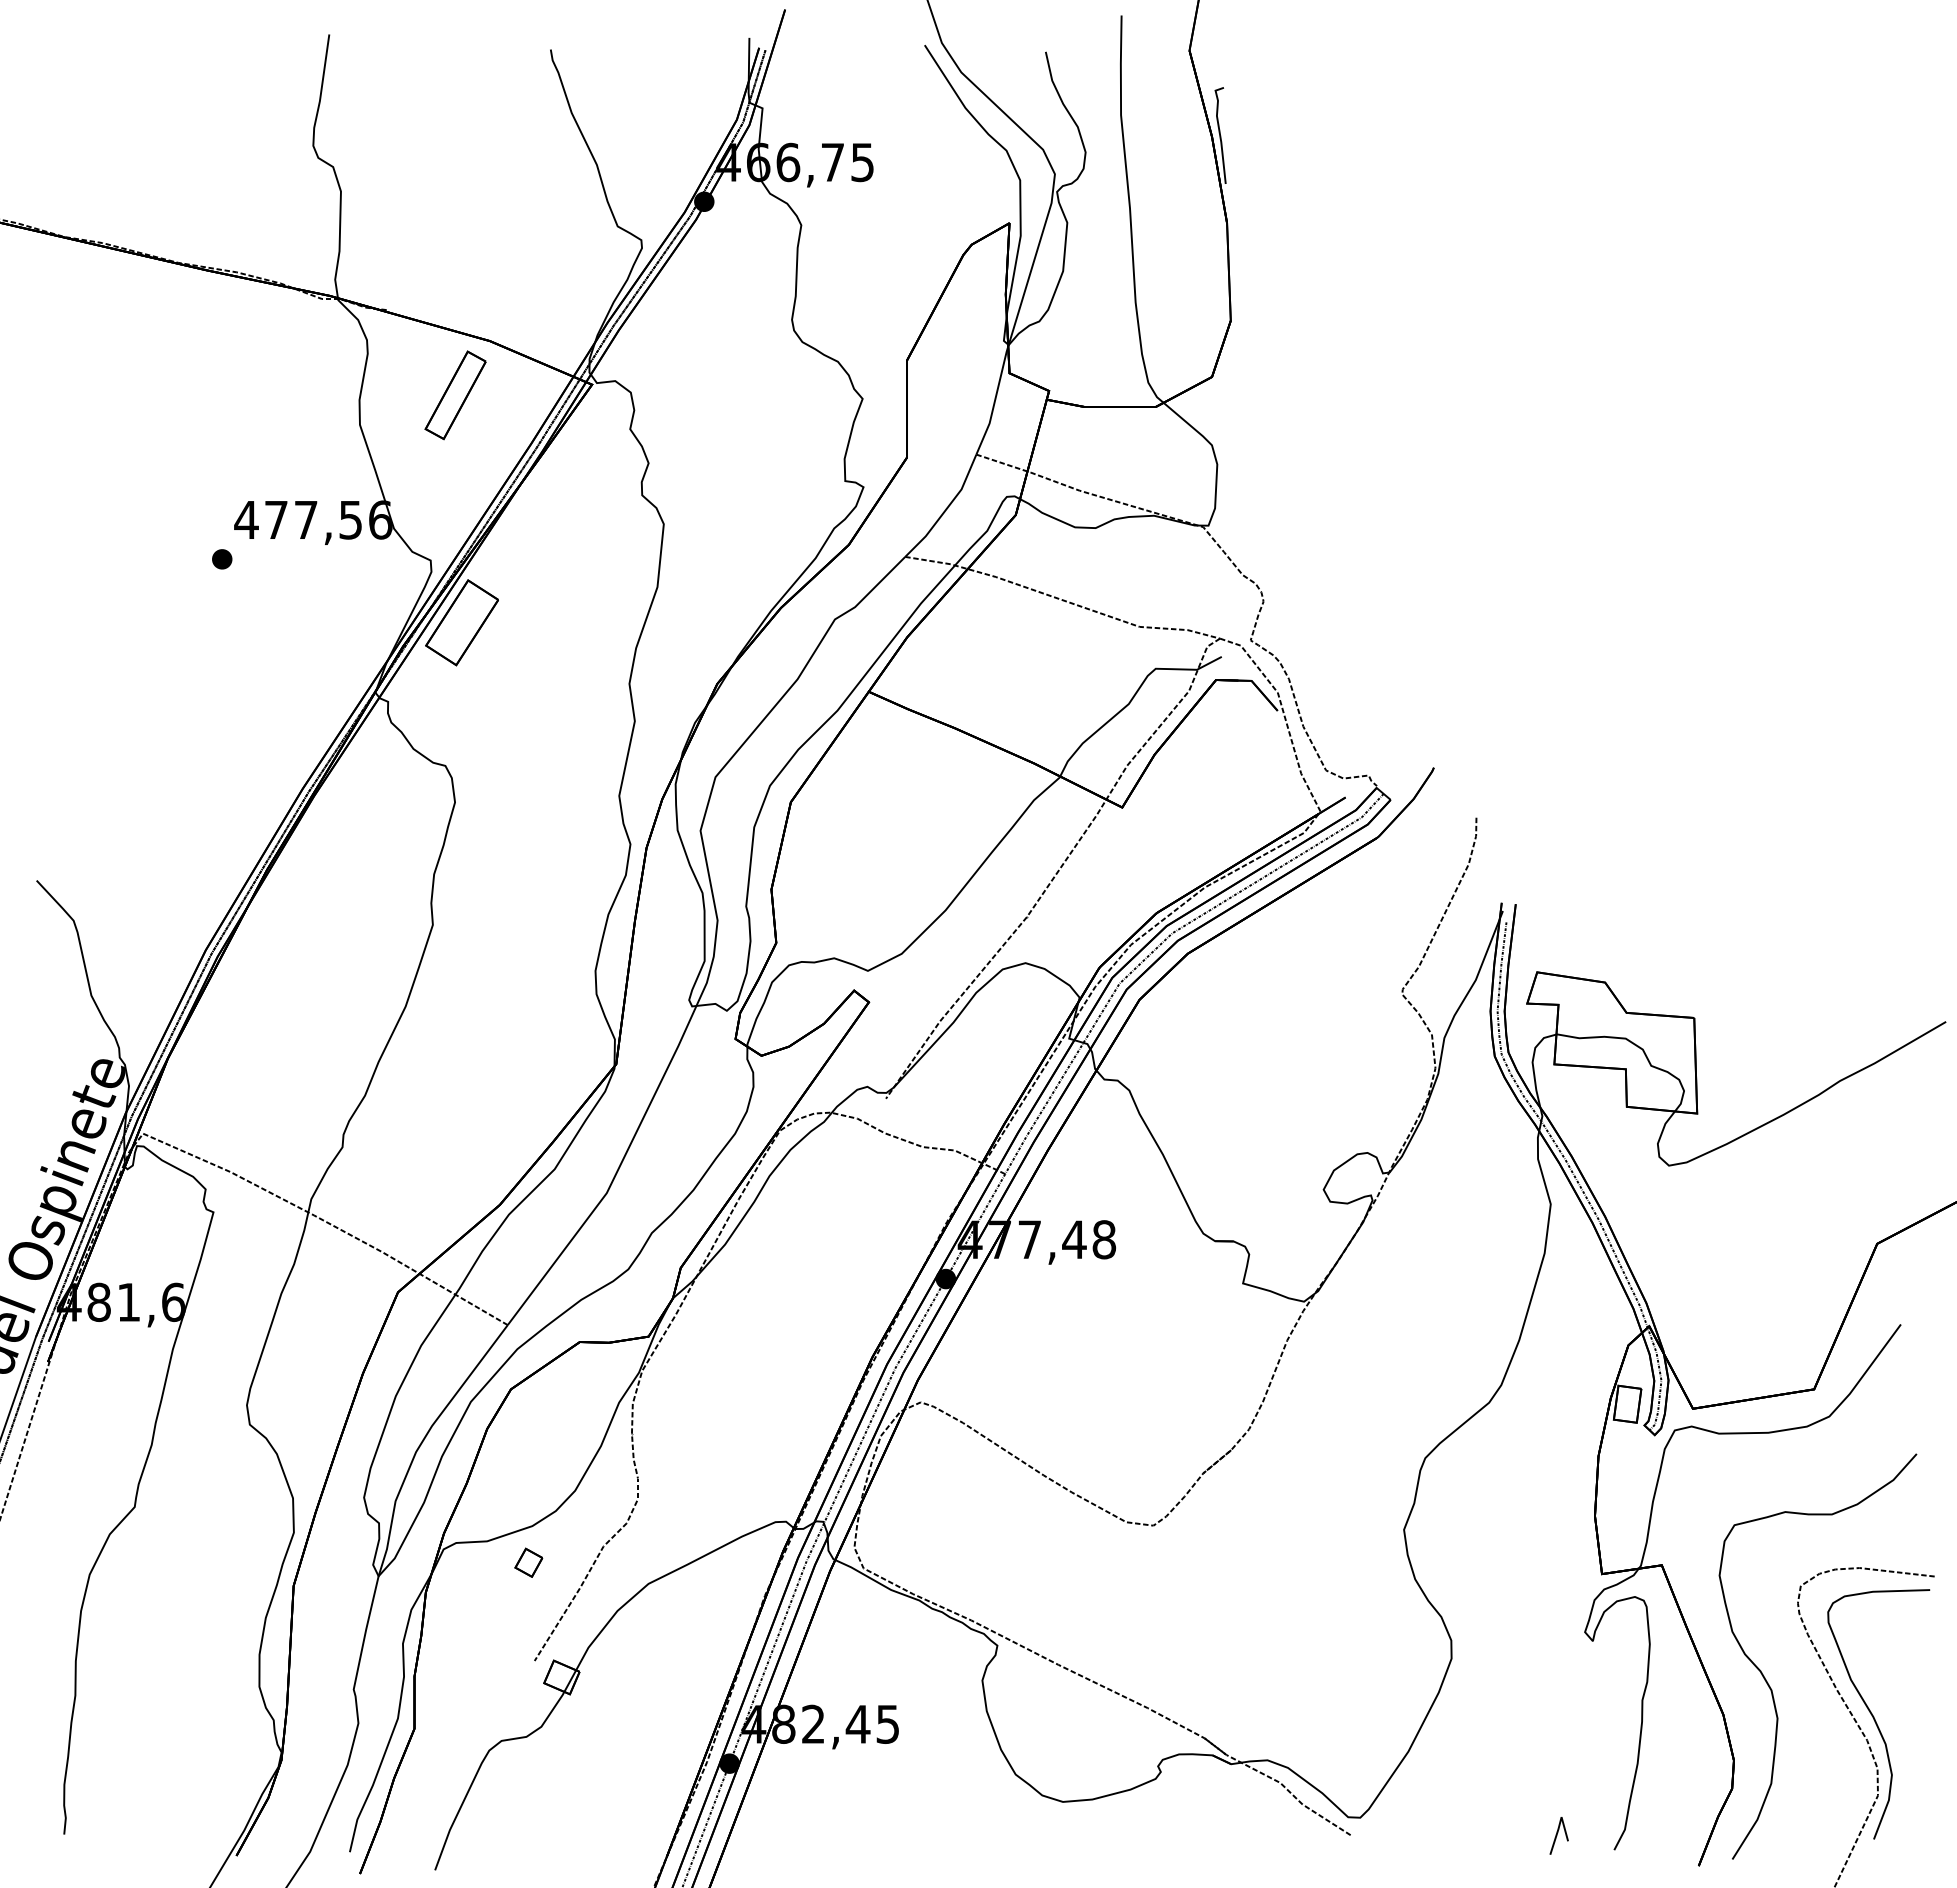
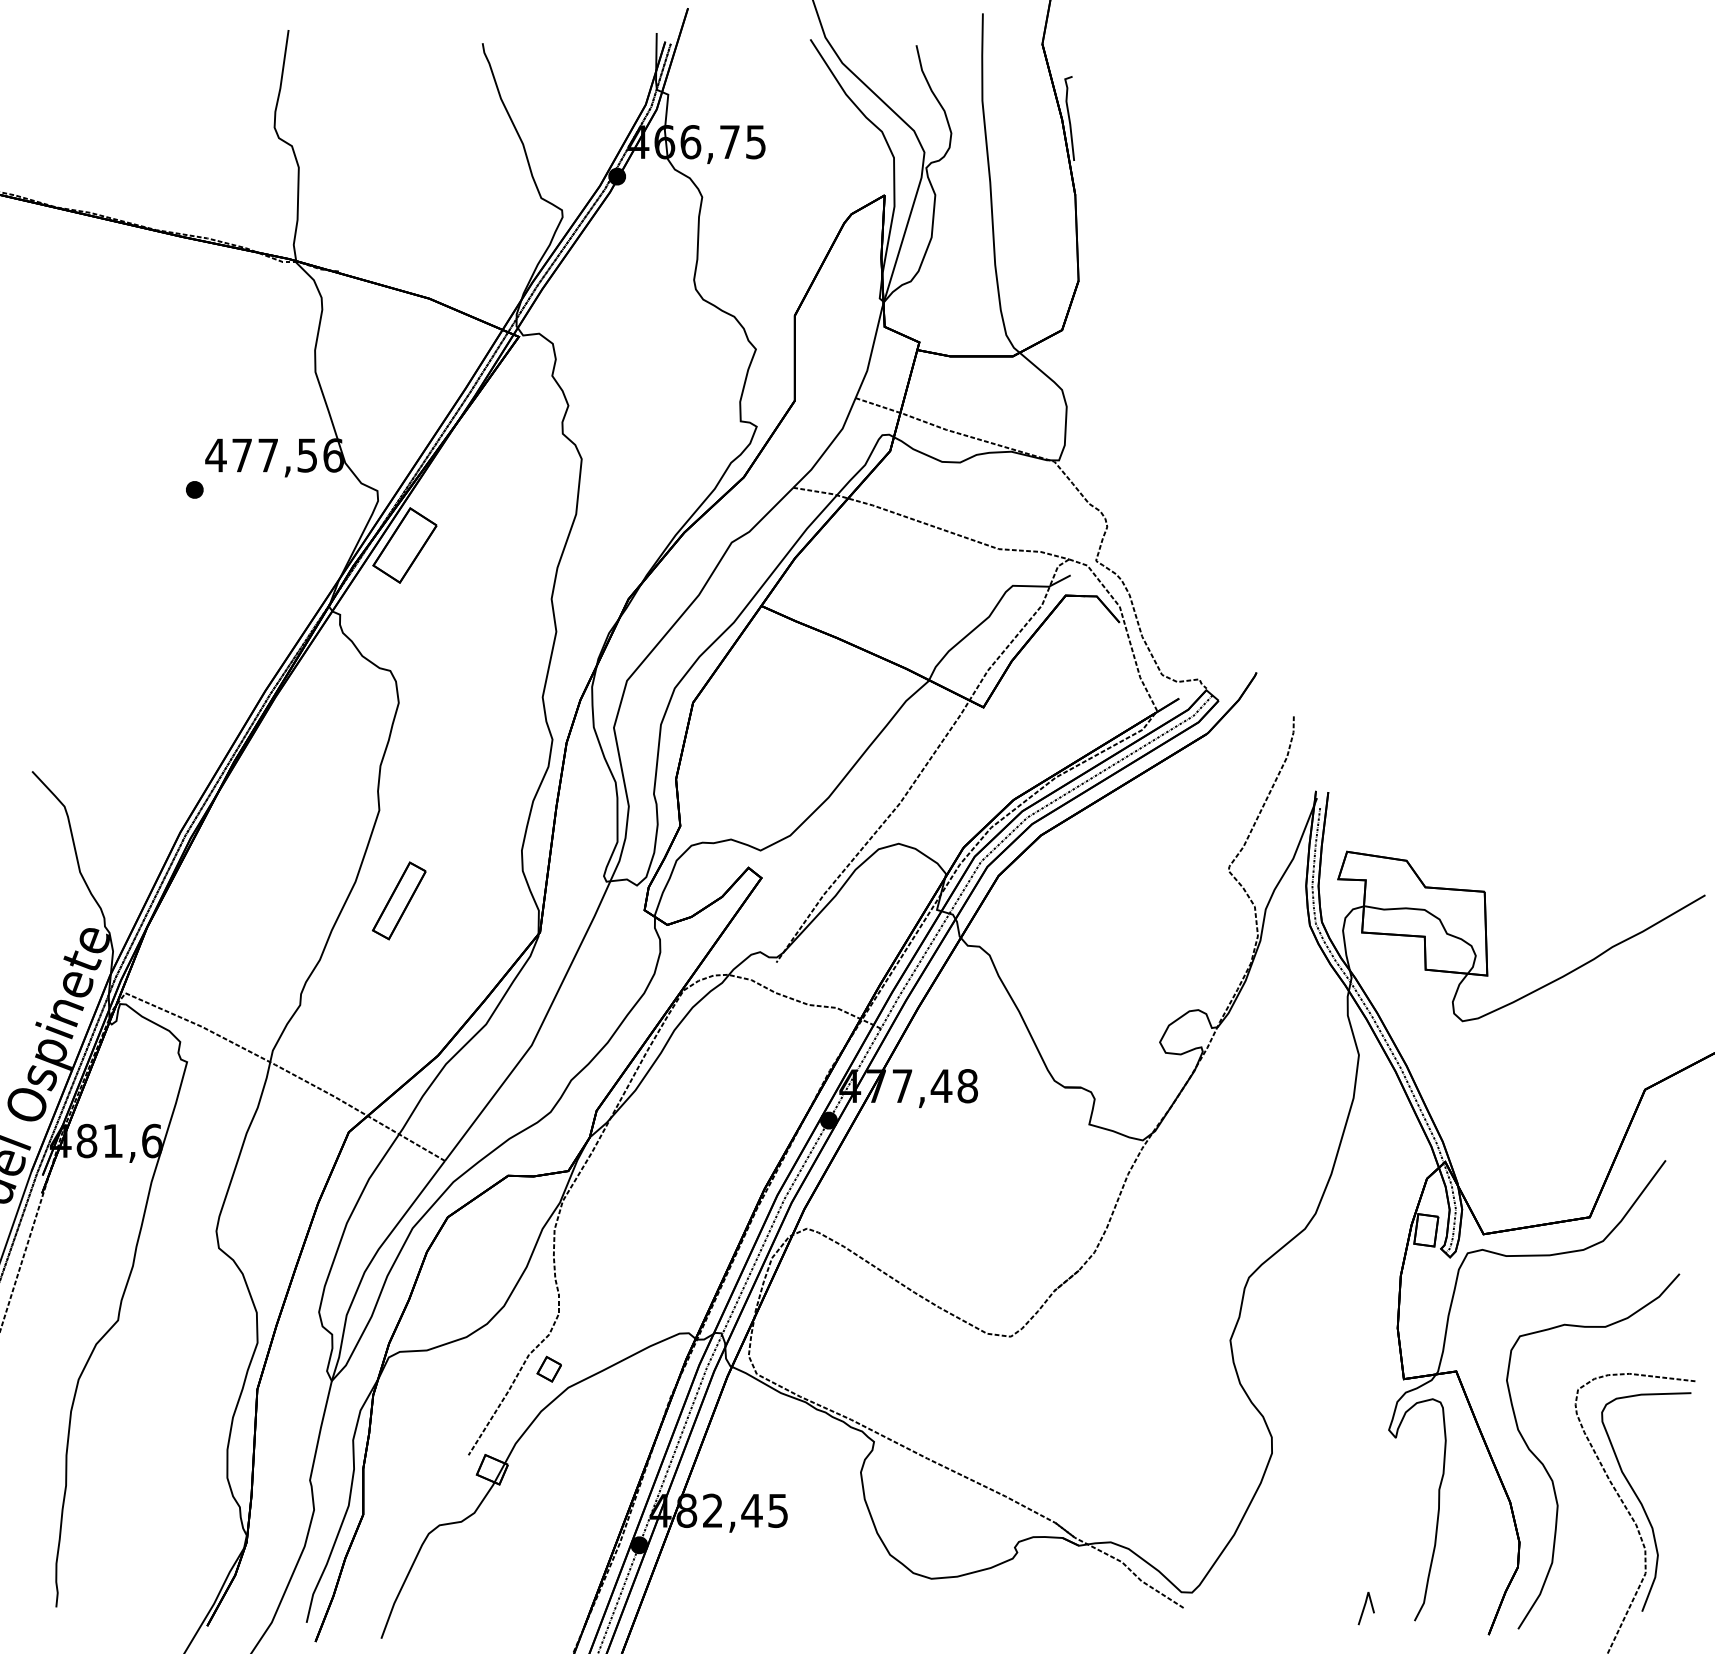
part: (455, 395) -> (399, 901), moved
part: (528, 1562) -> (549, 1368), moved

